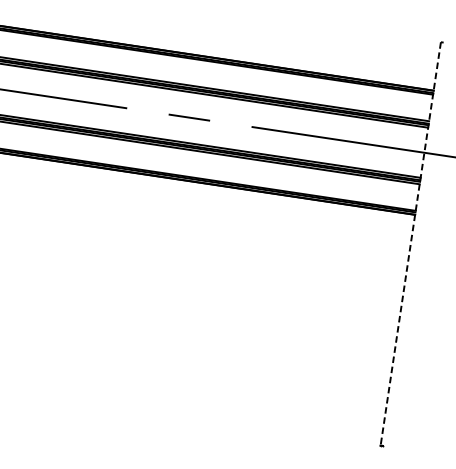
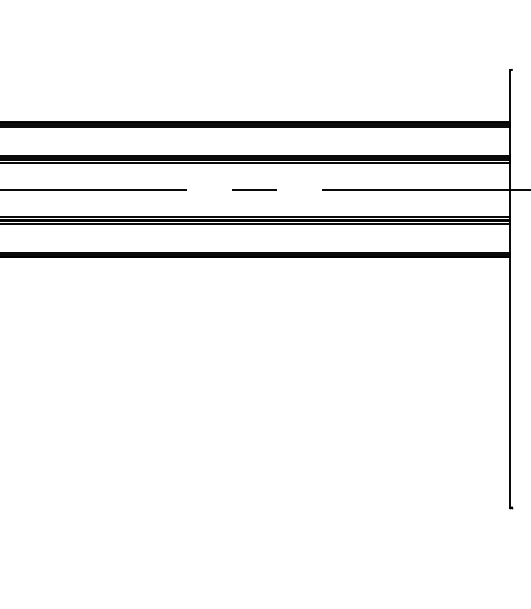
line: (410, 243) -> (509, 288), dashed -> solid

